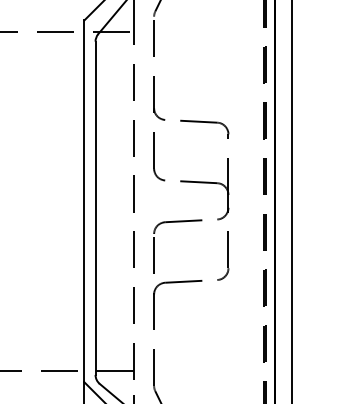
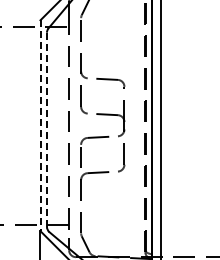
line: (84, 202) -> (40, 126), solid -> dashed
line: (94, 207) -> (46, 129), solid -> dashed

